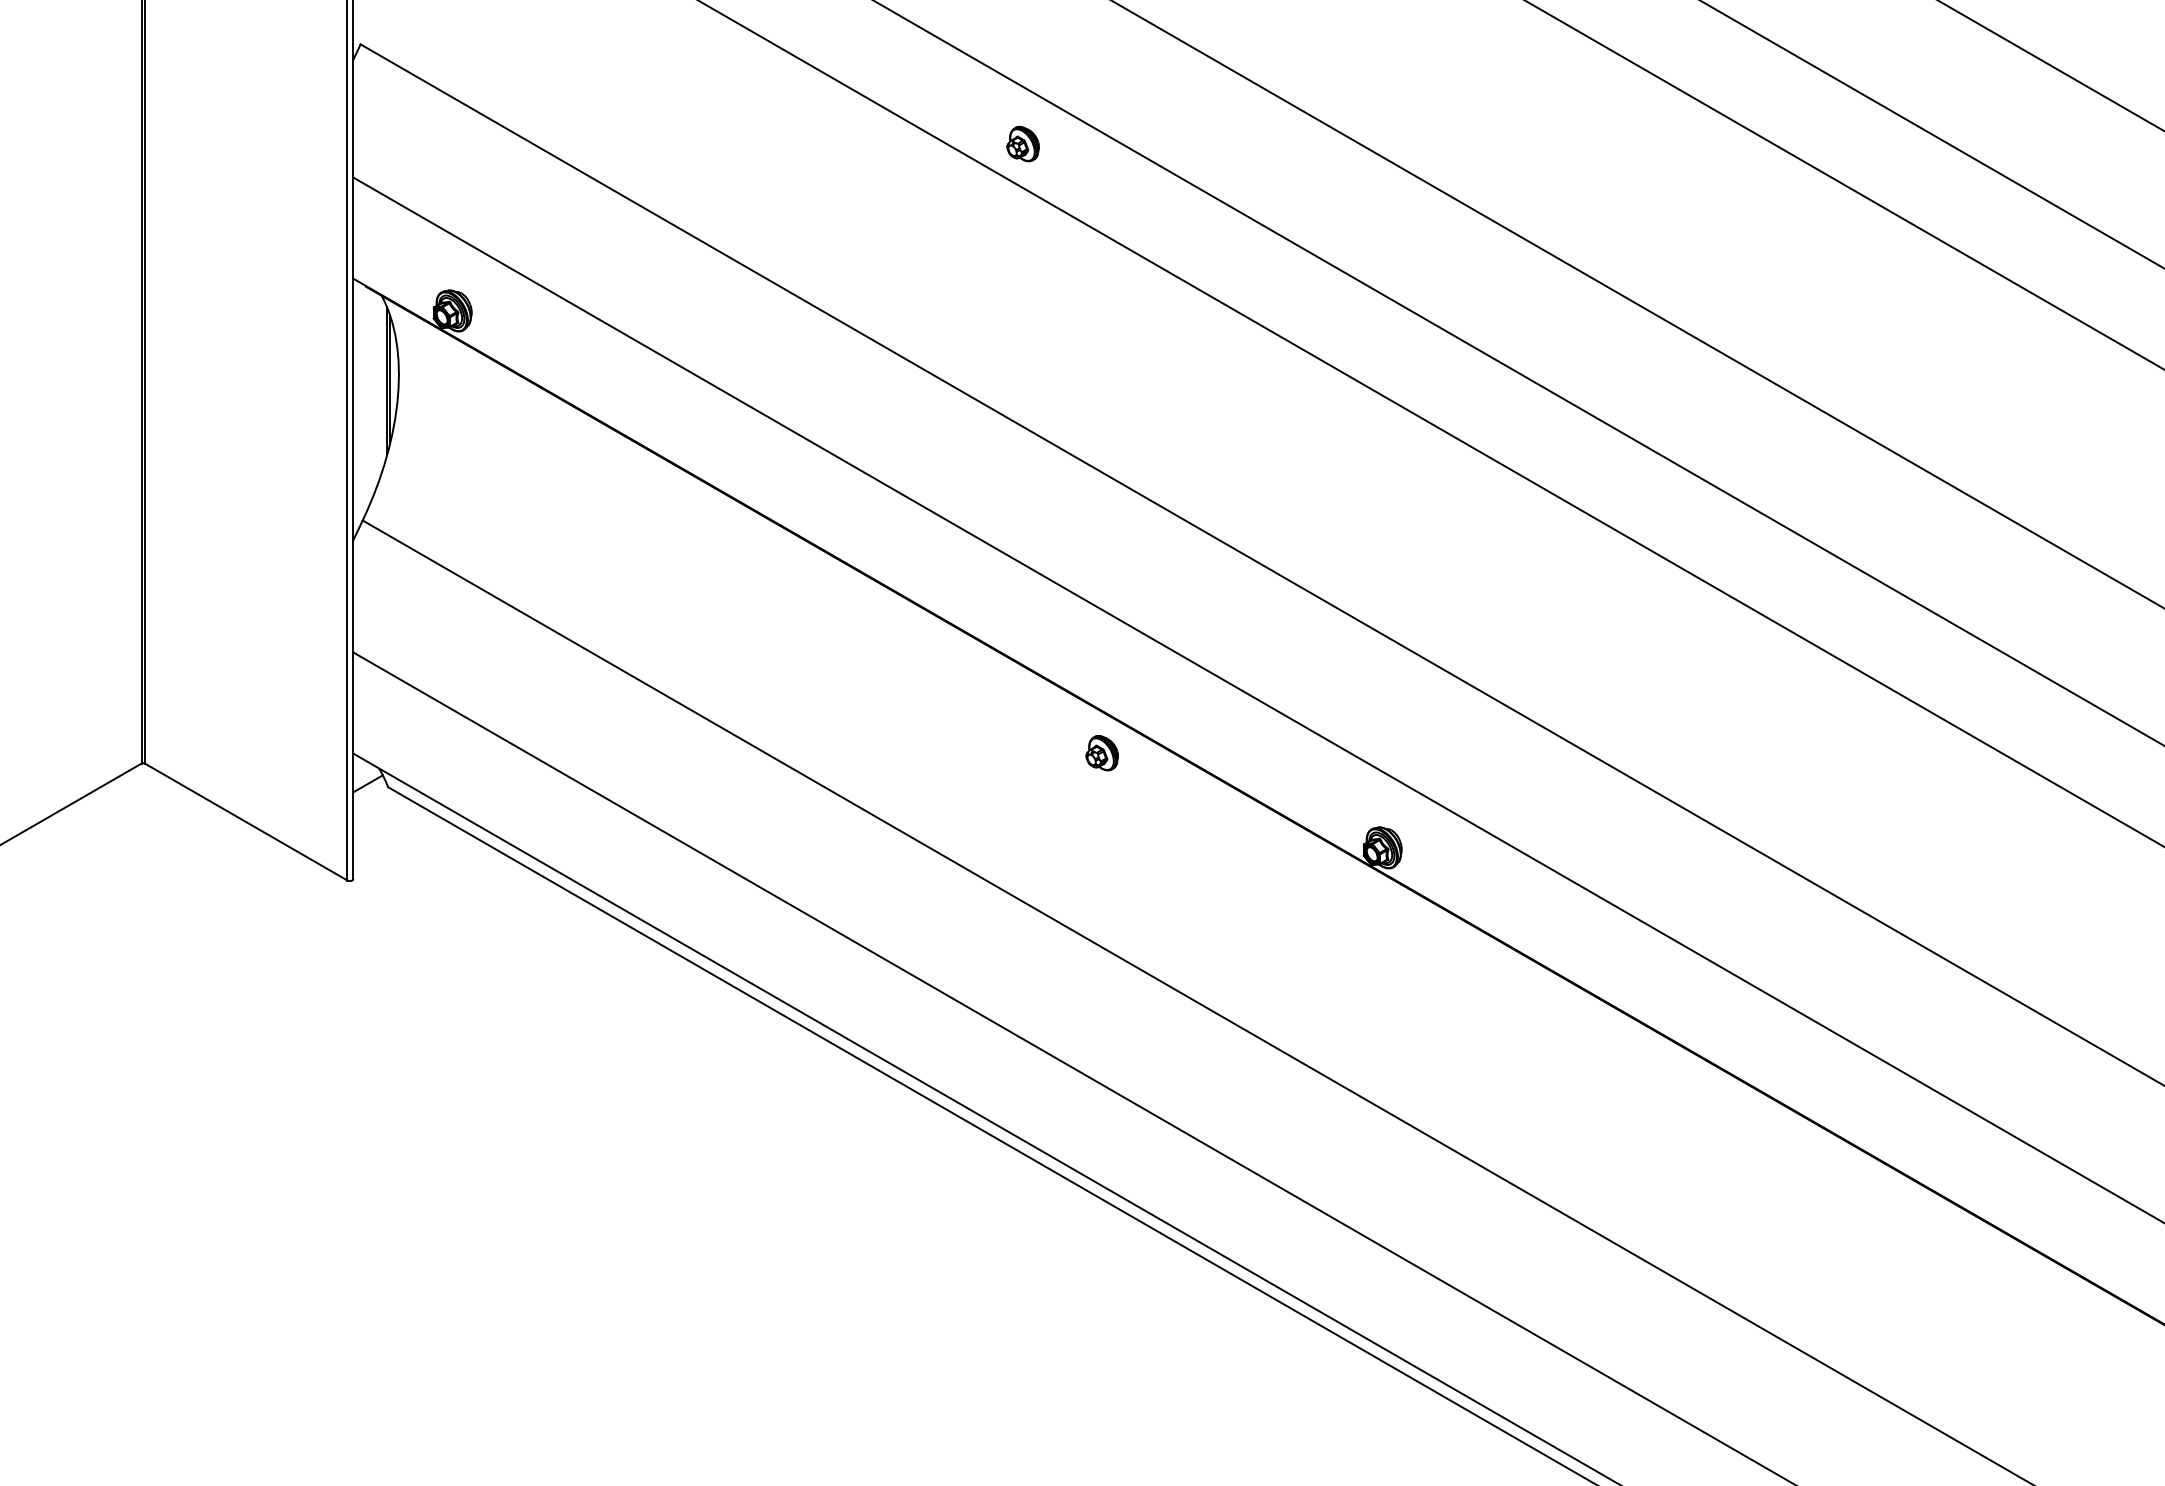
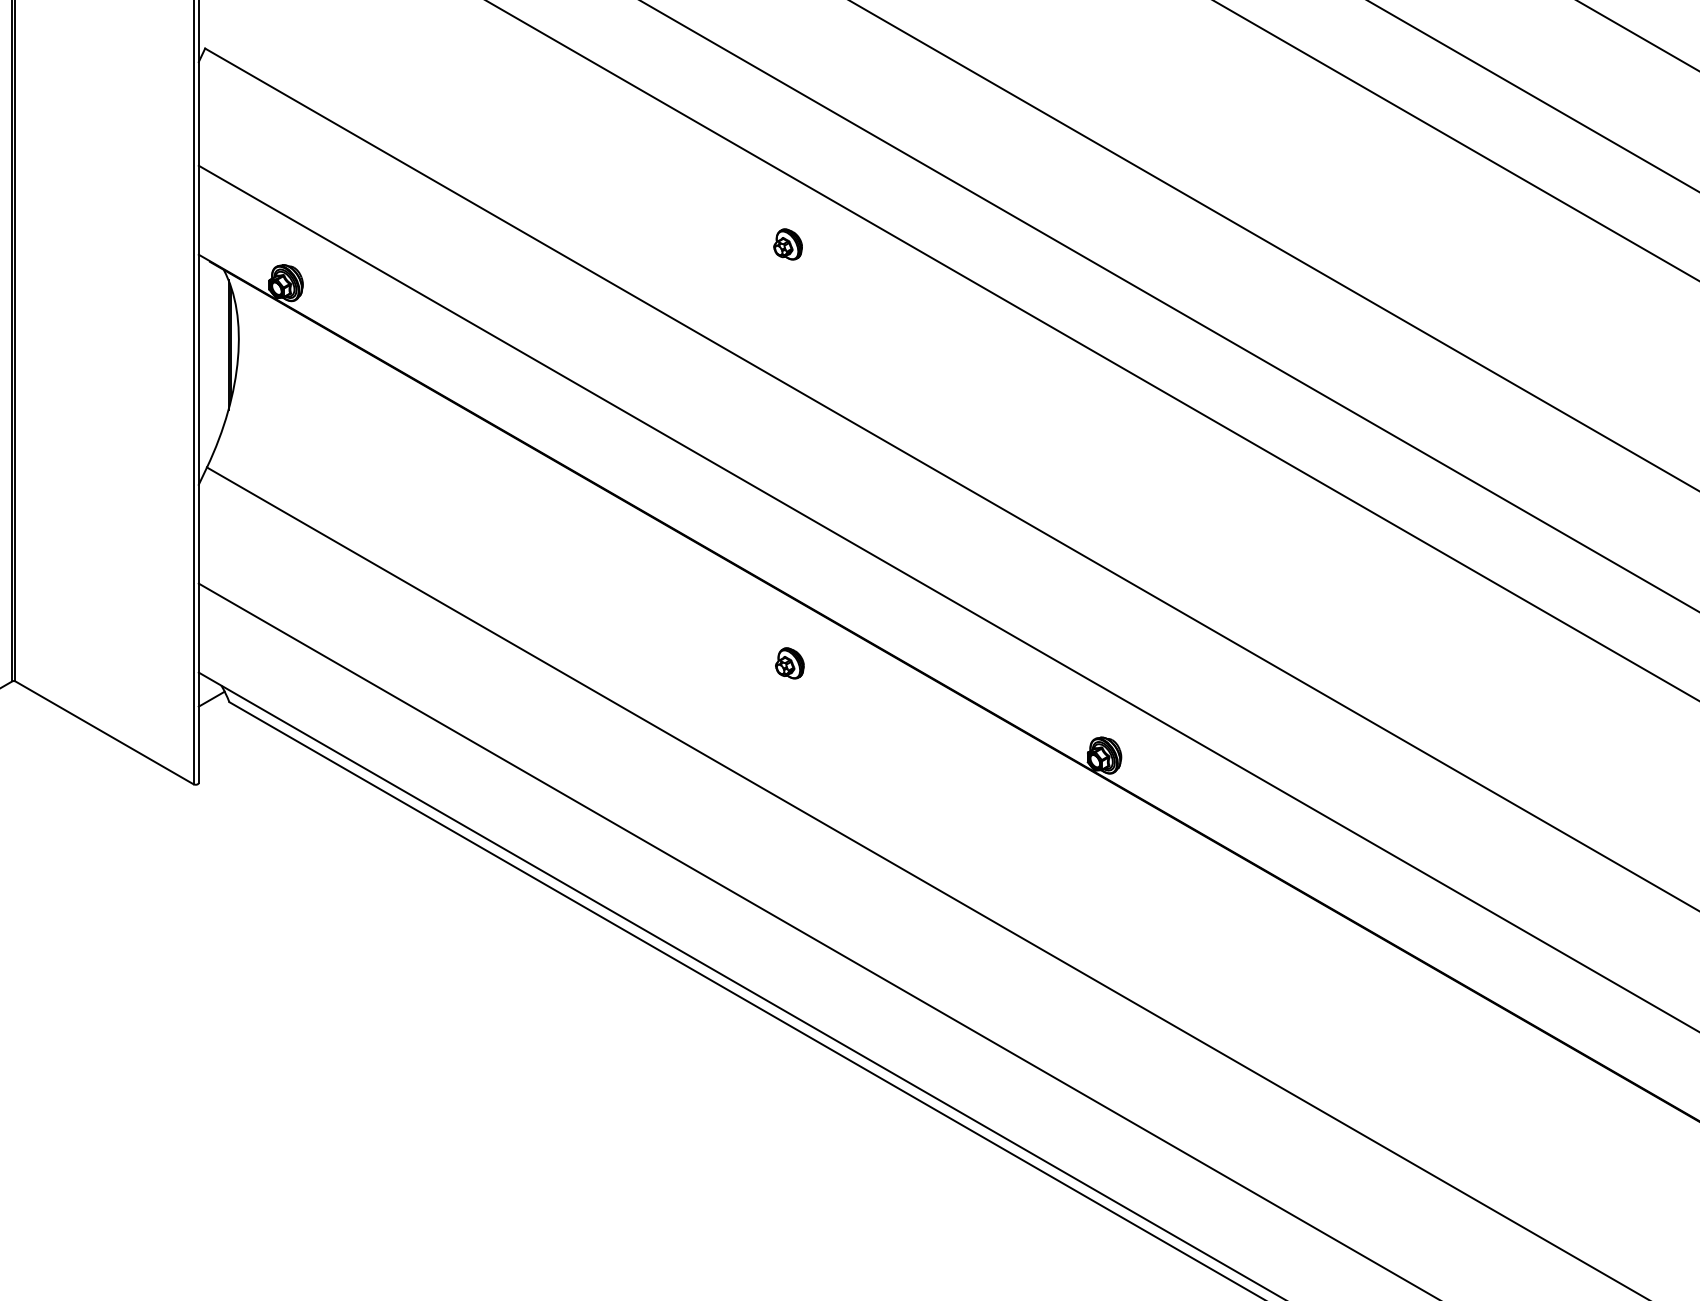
part: (1022, 144) -> (787, 244), moved
part: (1101, 753) -> (789, 663), moved

